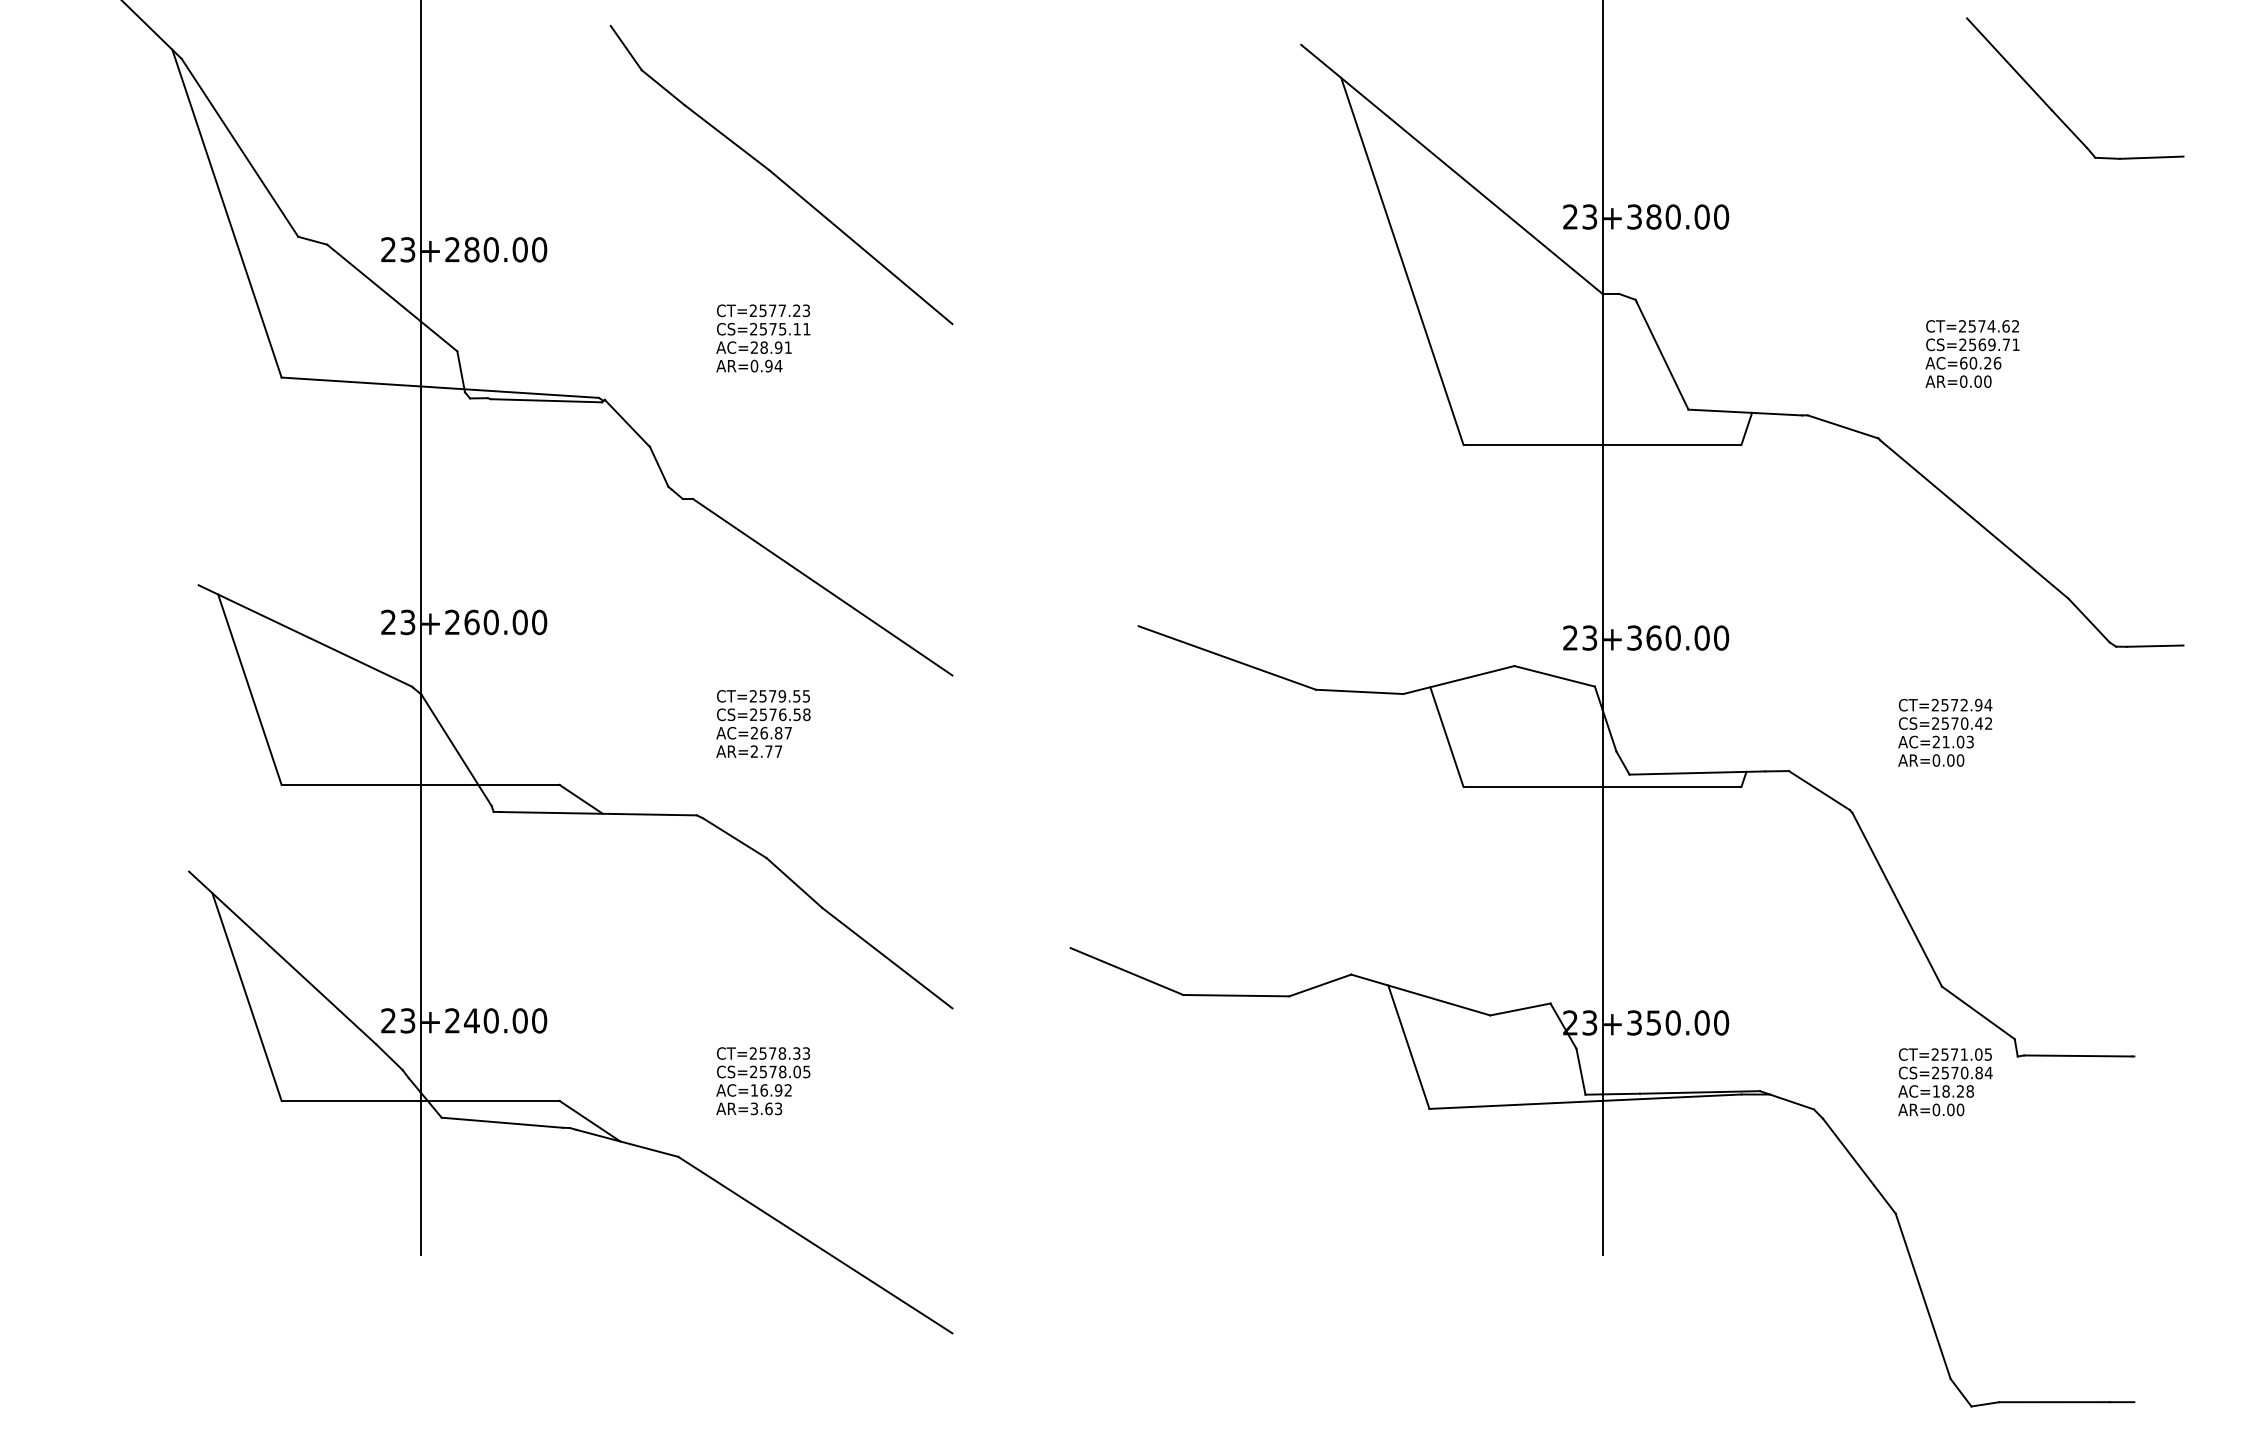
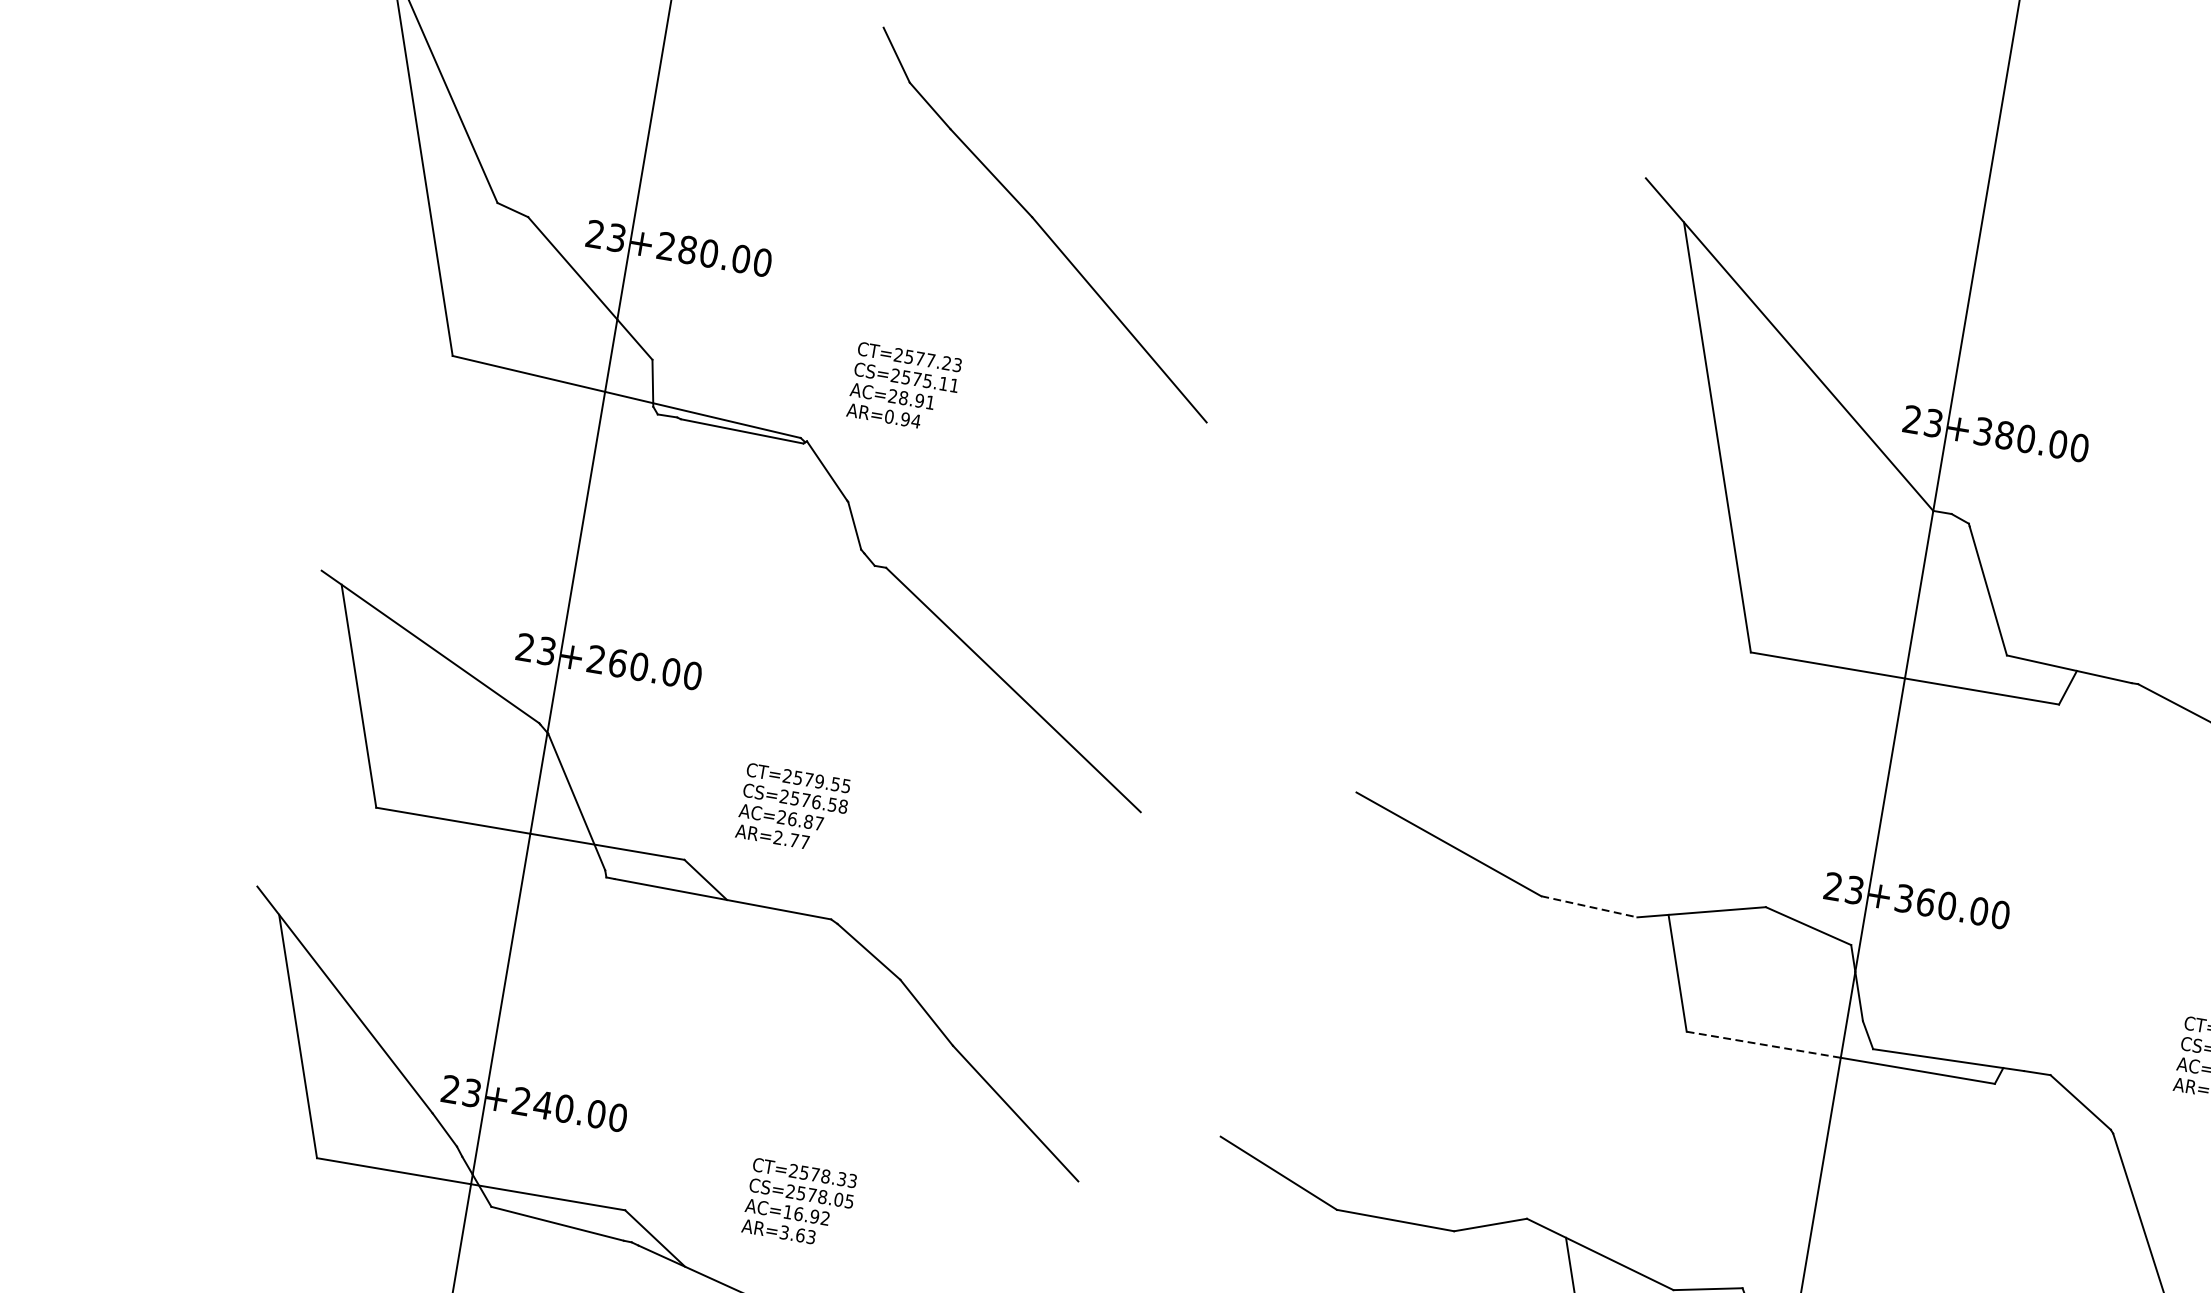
text: (763, 338) -> (904, 387), moved
line: (1359, 691) -> (1589, 906), solid -> dashed
text: (763, 723) -> (793, 808), moved
line: (1532, 786) -> (1763, 1044), solid -> dashed
text: (763, 1081) -> (799, 1203), moved

